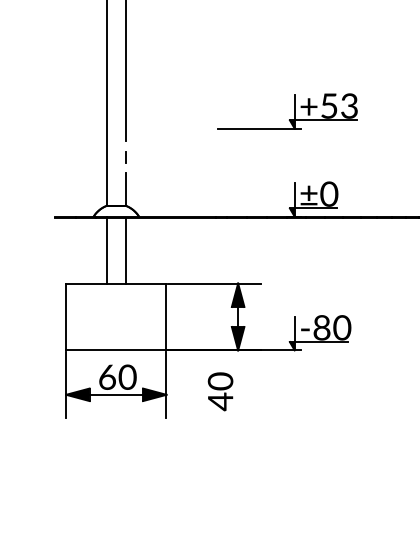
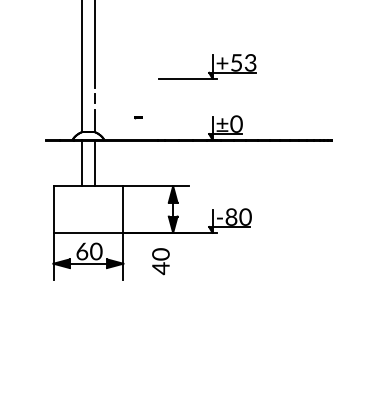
part: (188, 184) -> (138, 117), added

